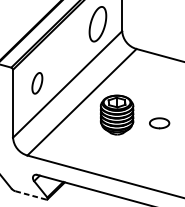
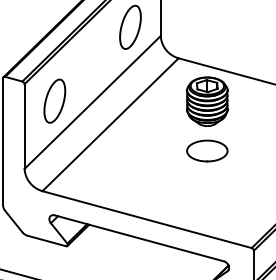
part: (37, 82) -> (54, 100), size x1.67
part: (117, 114) -> (207, 101), moved
part: (159, 122) -> (207, 150), size x1.67
line: (30, 195) -> (46, 240), dashed -> solid

